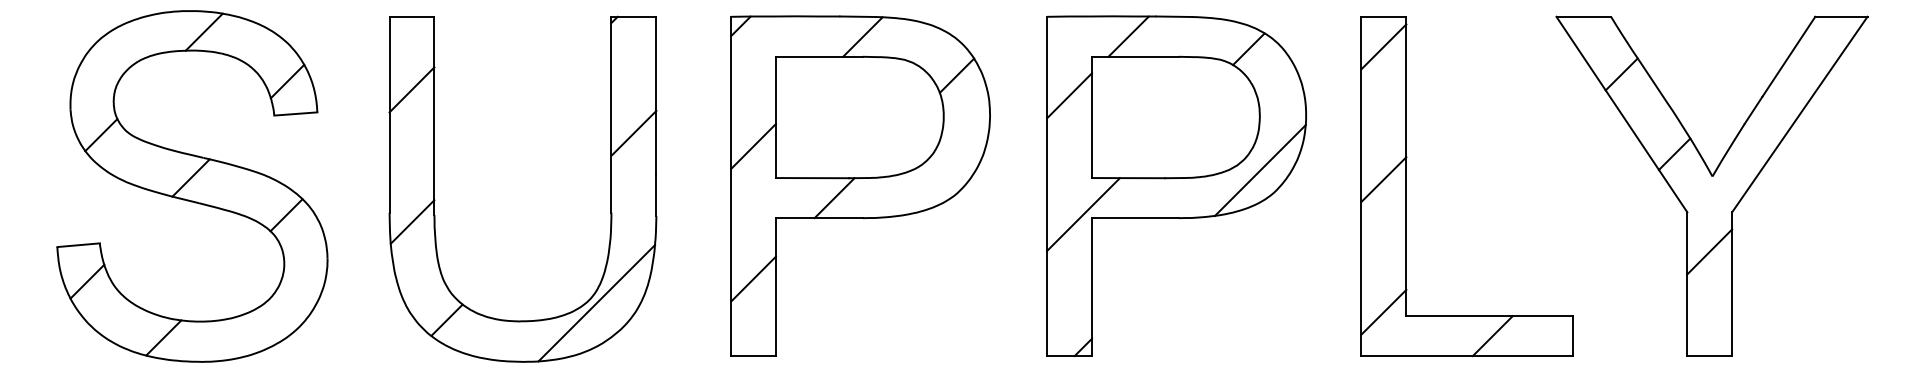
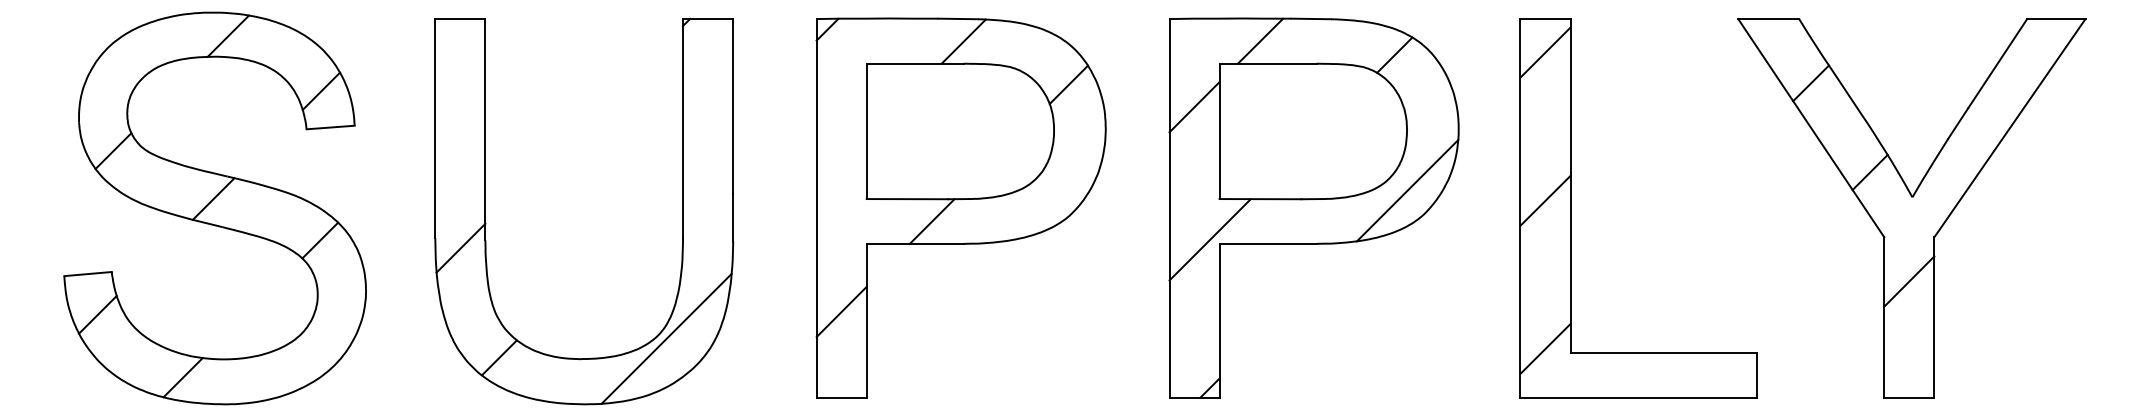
line: (412, 89) -> (460, 100), removed
line: (633, 133) -> (707, 149), removed
line: (753, 146) -> (841, 163), removed
line: (1492, 336) -> (1666, 375), removed

